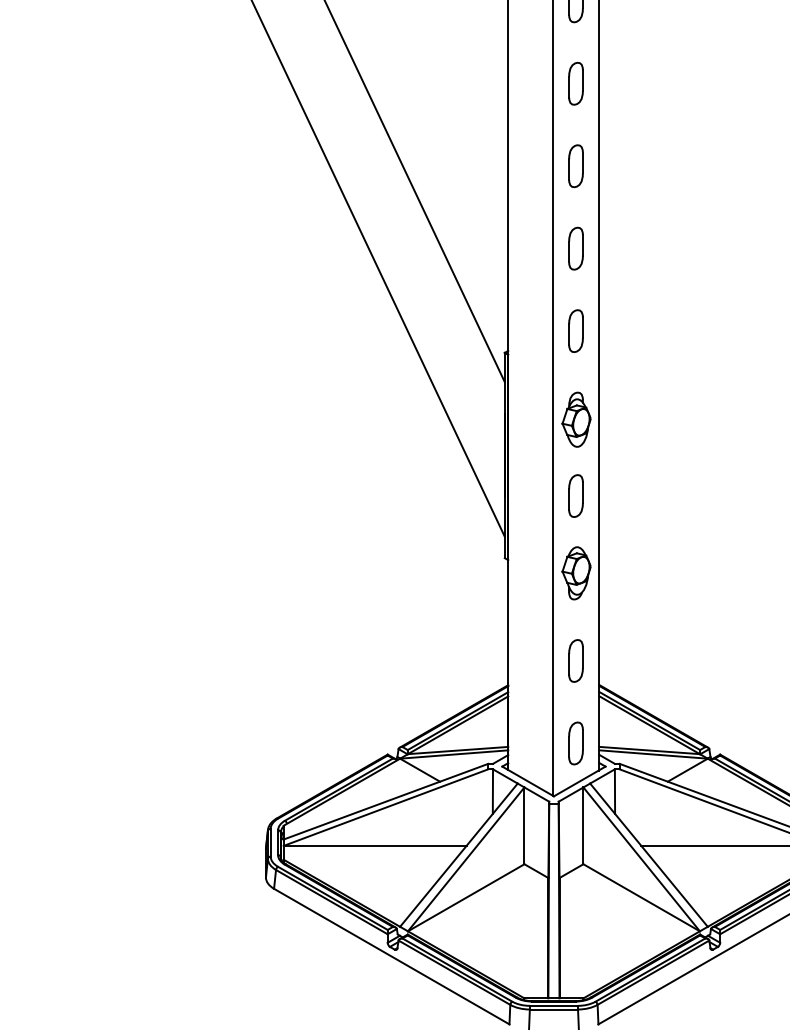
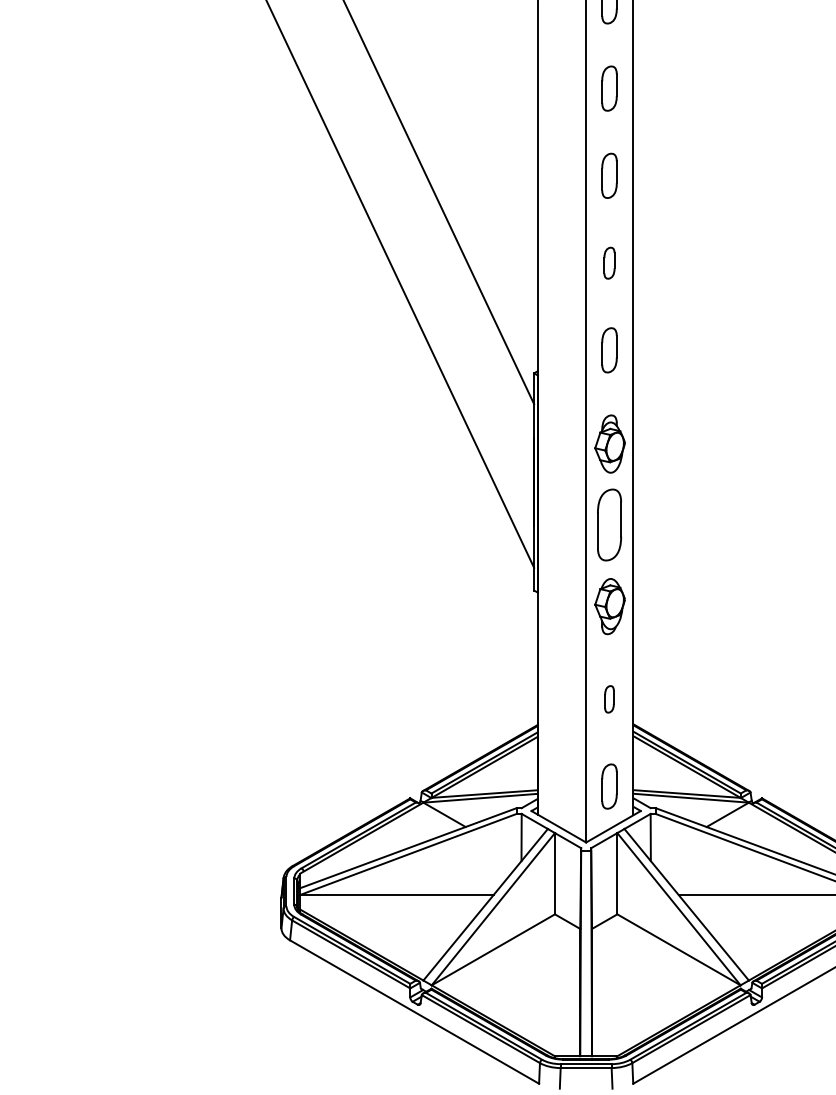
part: (576, 249) -> (609, 263), size x0.7
part: (576, 495) -> (609, 524), size x1.6
part: (576, 661) -> (609, 699), size x0.6

